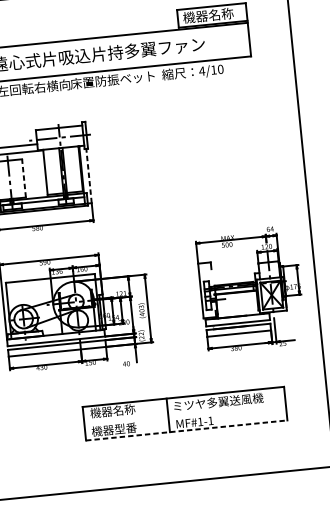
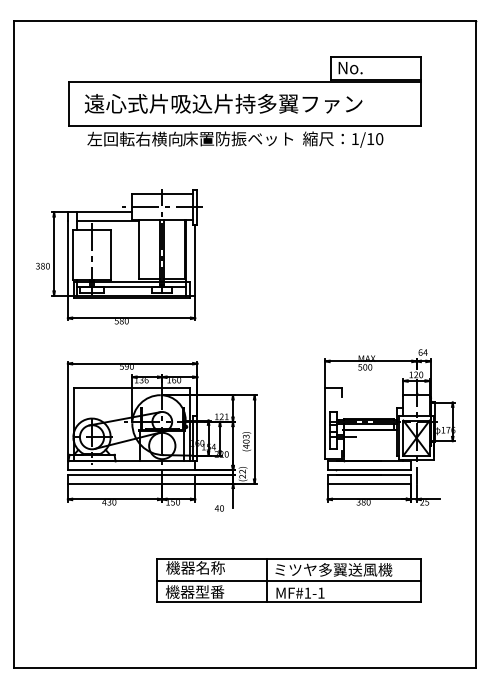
text: (208, 15) -> (370, 67), 機器名称 -> No.
text: (202, 70) -> (355, 138), 4/10 -> 1/10
line: (89, 176) -> (195, 260), dashed -> solid
line: (23, 178) -> (110, 254), dashed -> solid
line: (184, 413) -> (288, 580), added
line: (186, 430) -> (288, 602), dashed -> solid

